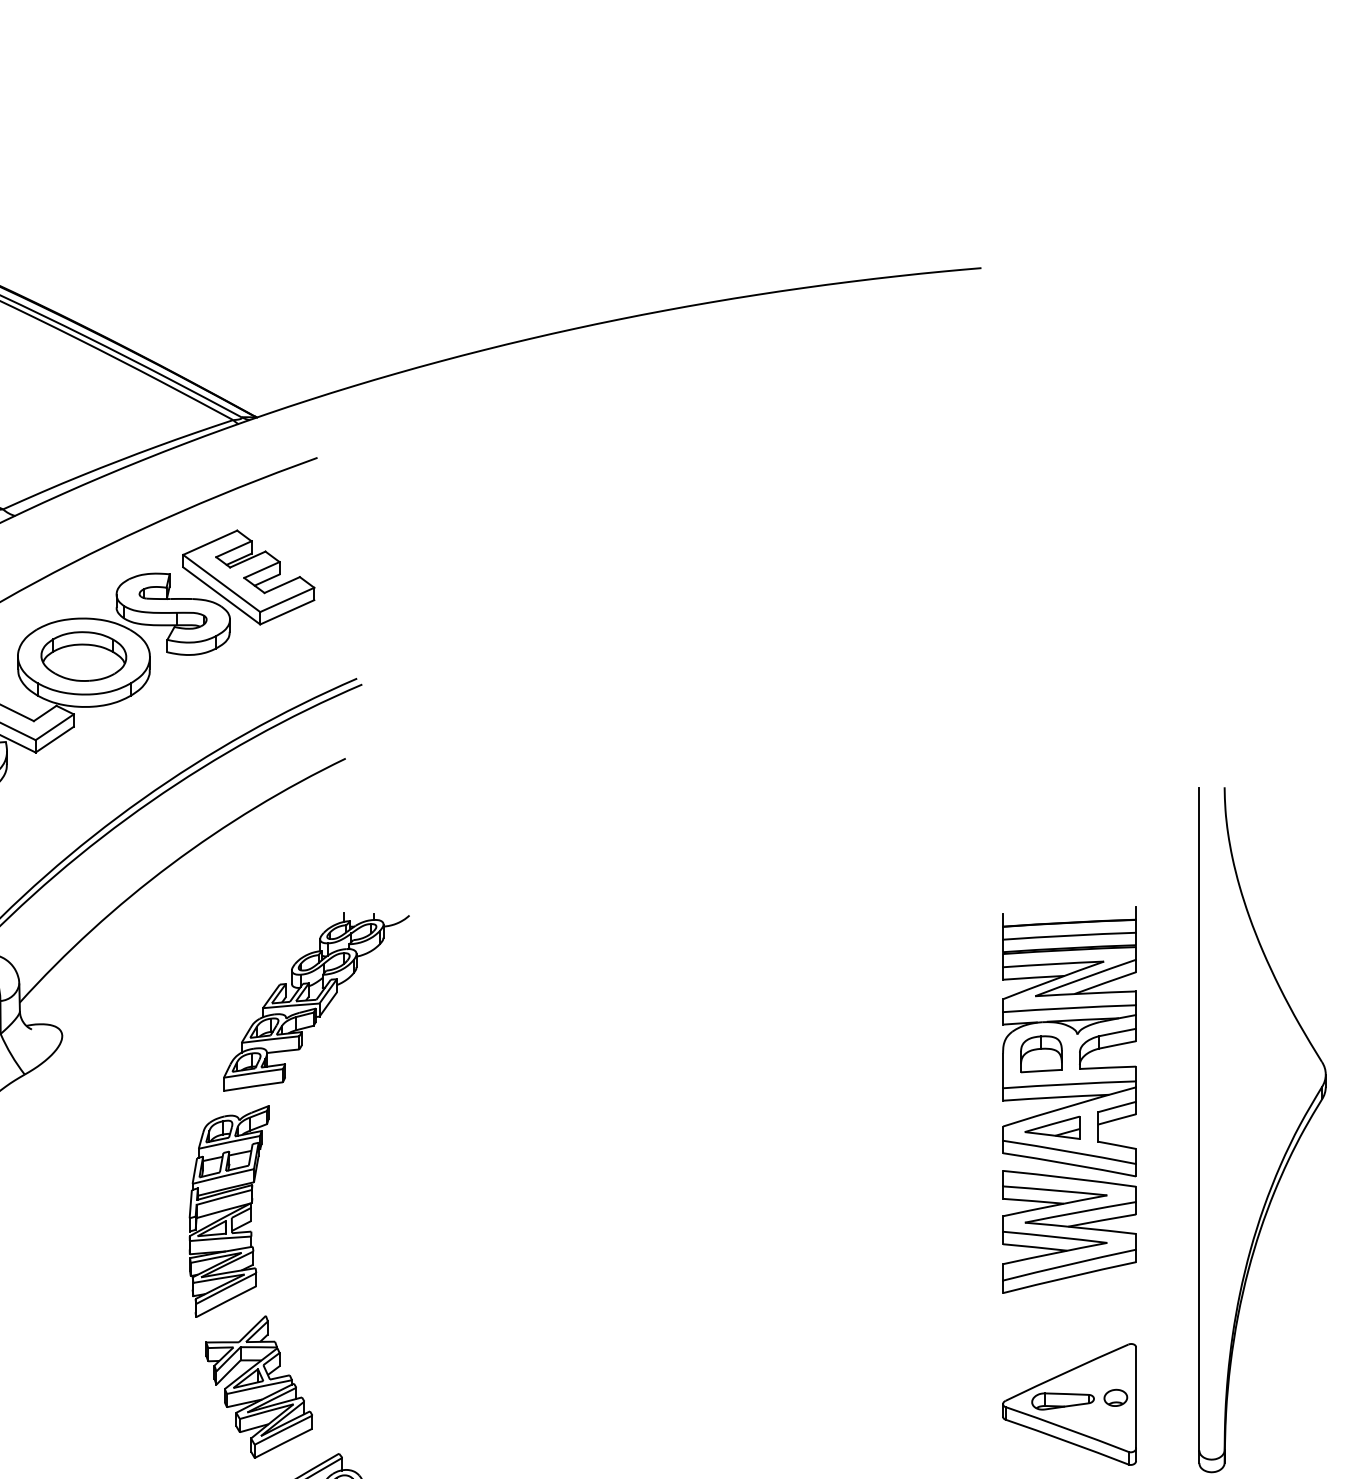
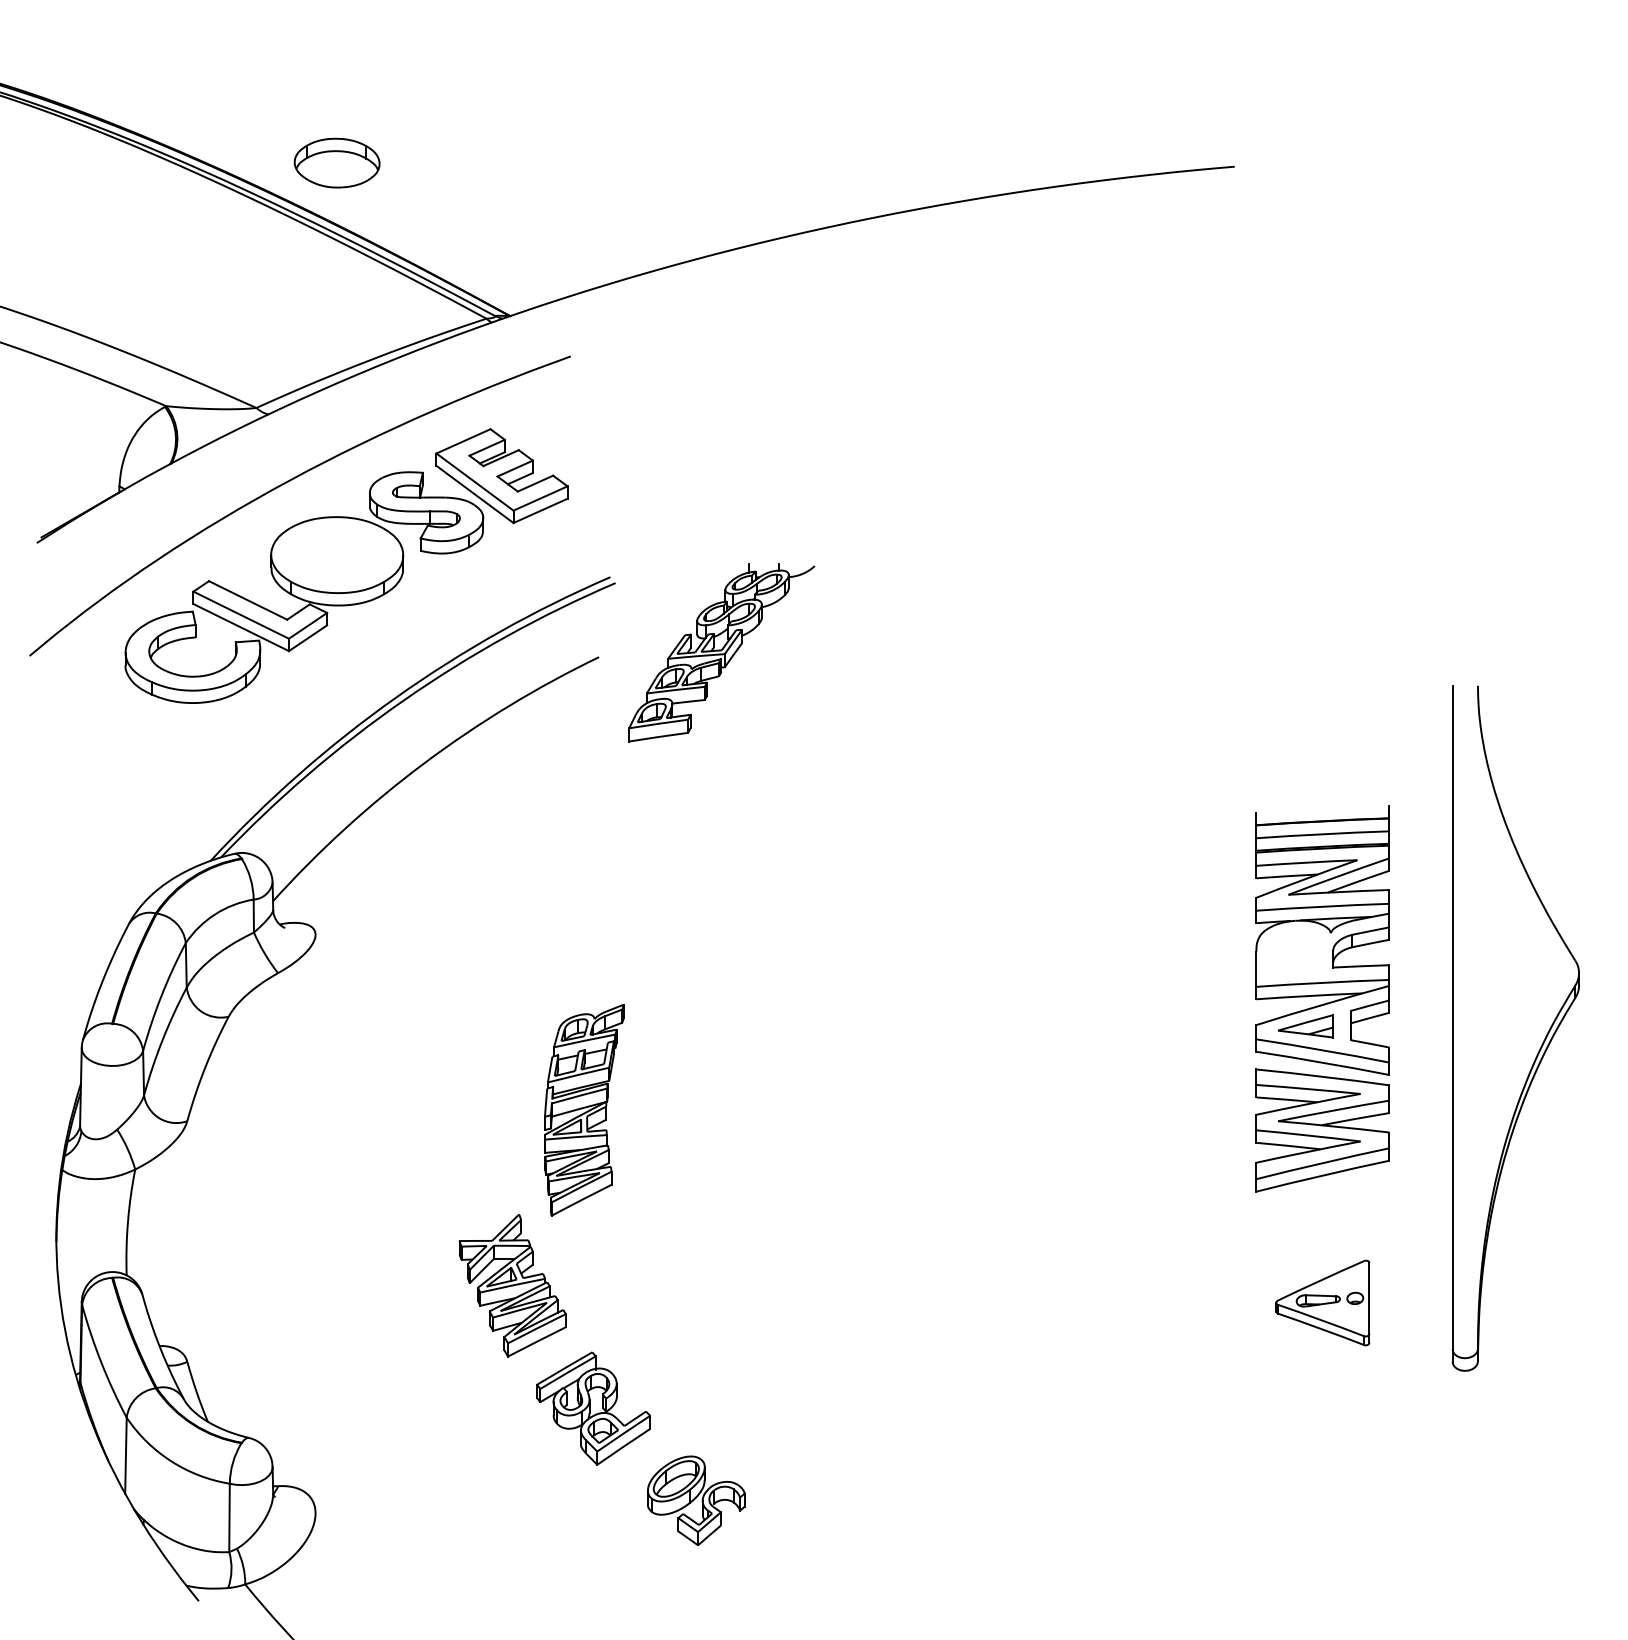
part: (83, 655) -> (336, 162), moved
part: (316, 1001) -> (721, 652), moved
part: (1041, 1053) -> (1294, 952), removed
part: (229, 1211) -> (584, 1110), moved
part: (1069, 1403) -> (1322, 1302), size x0.7

